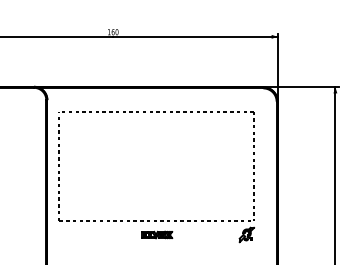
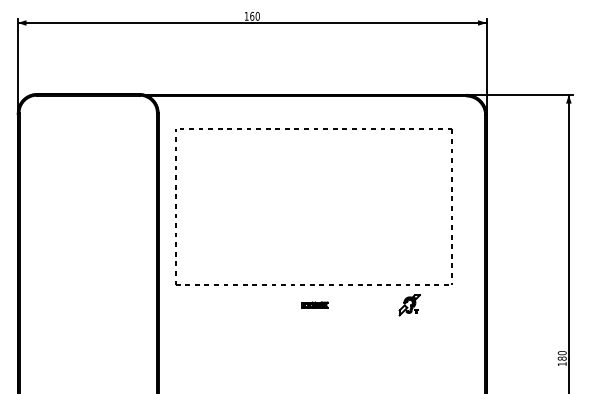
part: (156, 234) -> (314, 304), size x0.6
part: (246, 235) -> (409, 305), moved

